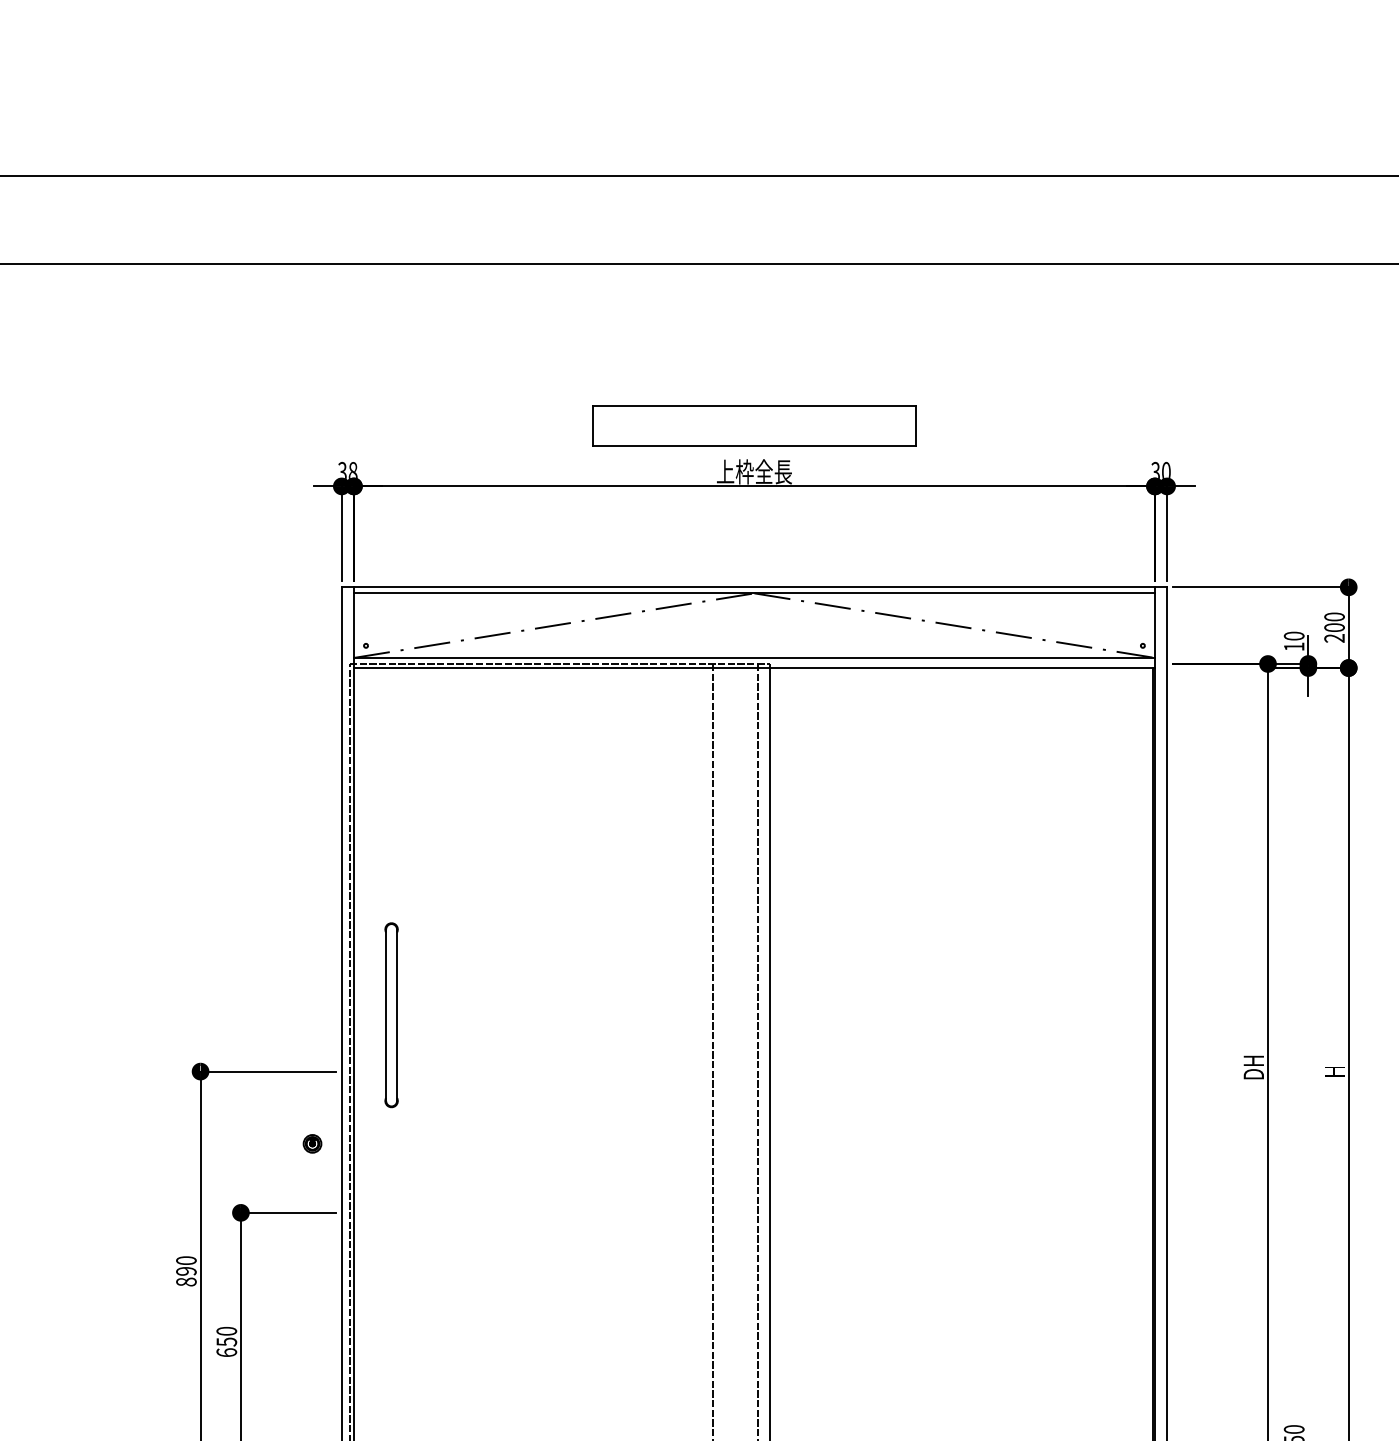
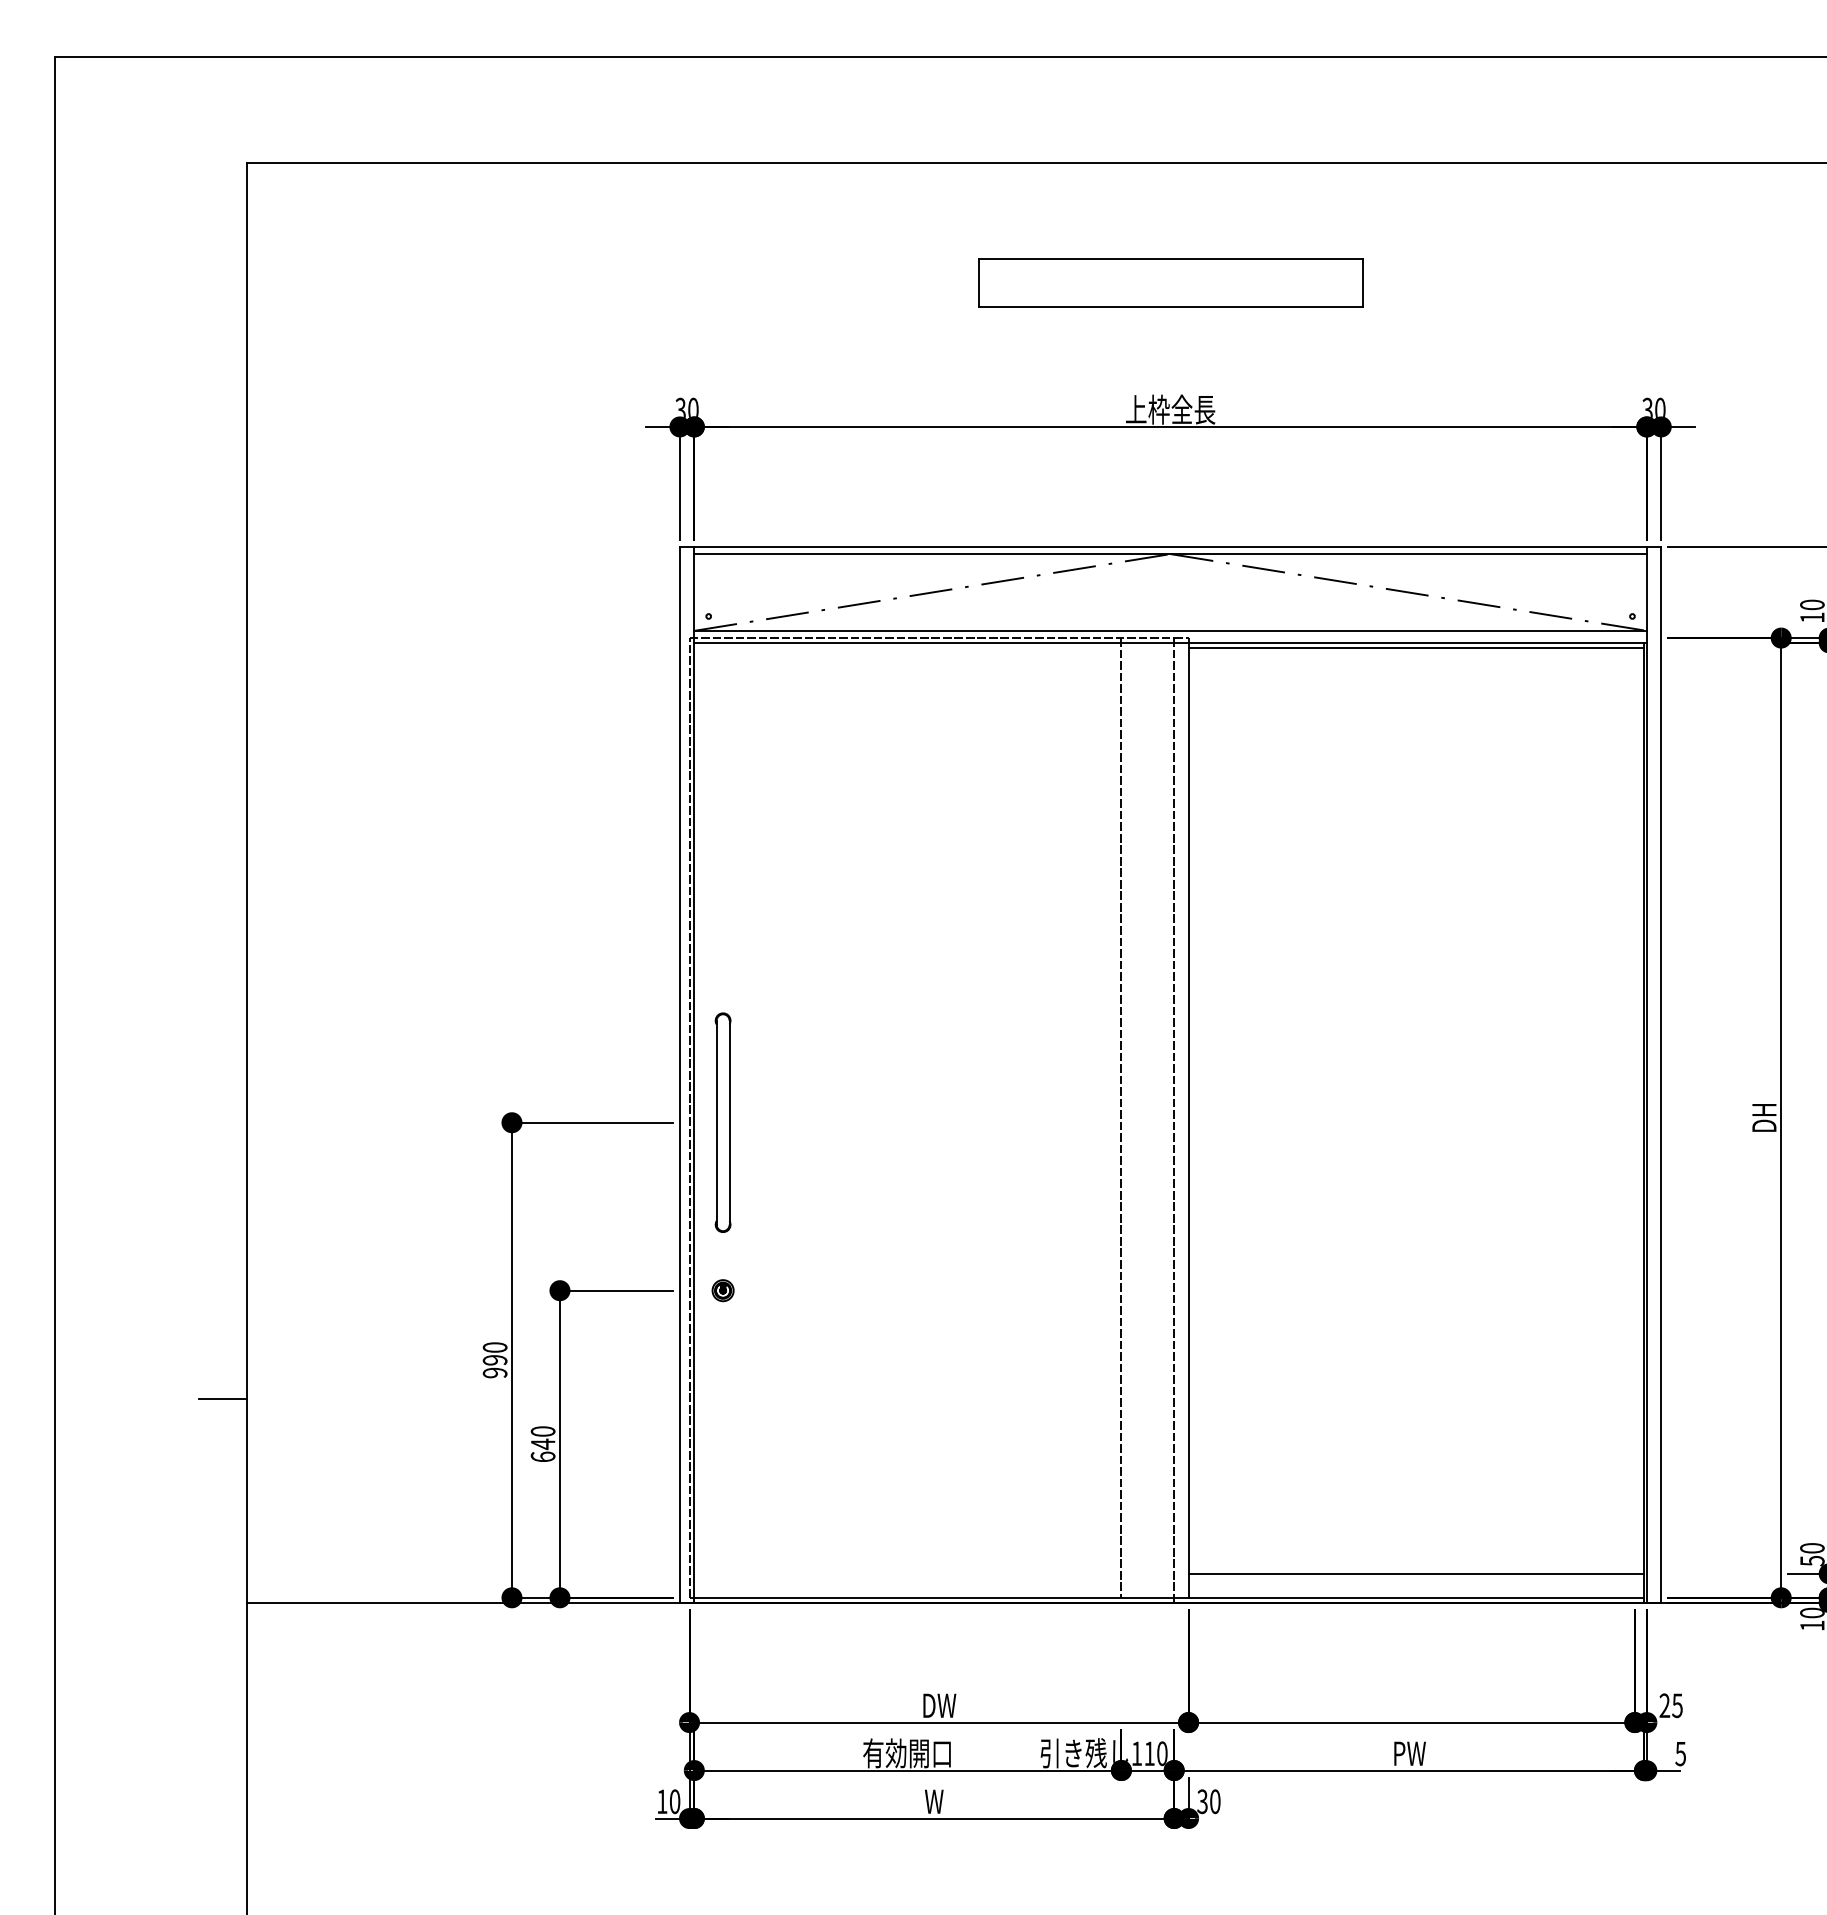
part: (754, 425) -> (1170, 282), moved
text: (353, 470) -> (693, 407), 38 -> 30
line: (961, 671) -> (1416, 647), added
part: (391, 1015) -> (722, 1122), moved
part: (312, 1143) -> (722, 1290), moved
text: (186, 1281) -> (495, 1372), 890 -> 990
text: (227, 1342) -> (543, 1444), 650 -> 640

